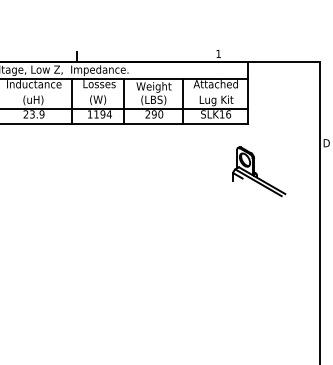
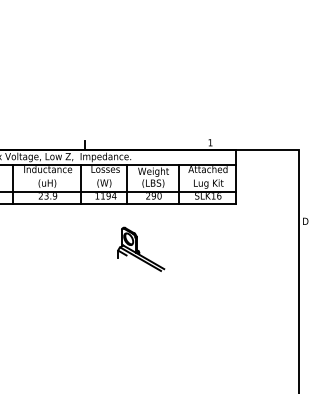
part: (259, 170) -> (141, 248), moved

